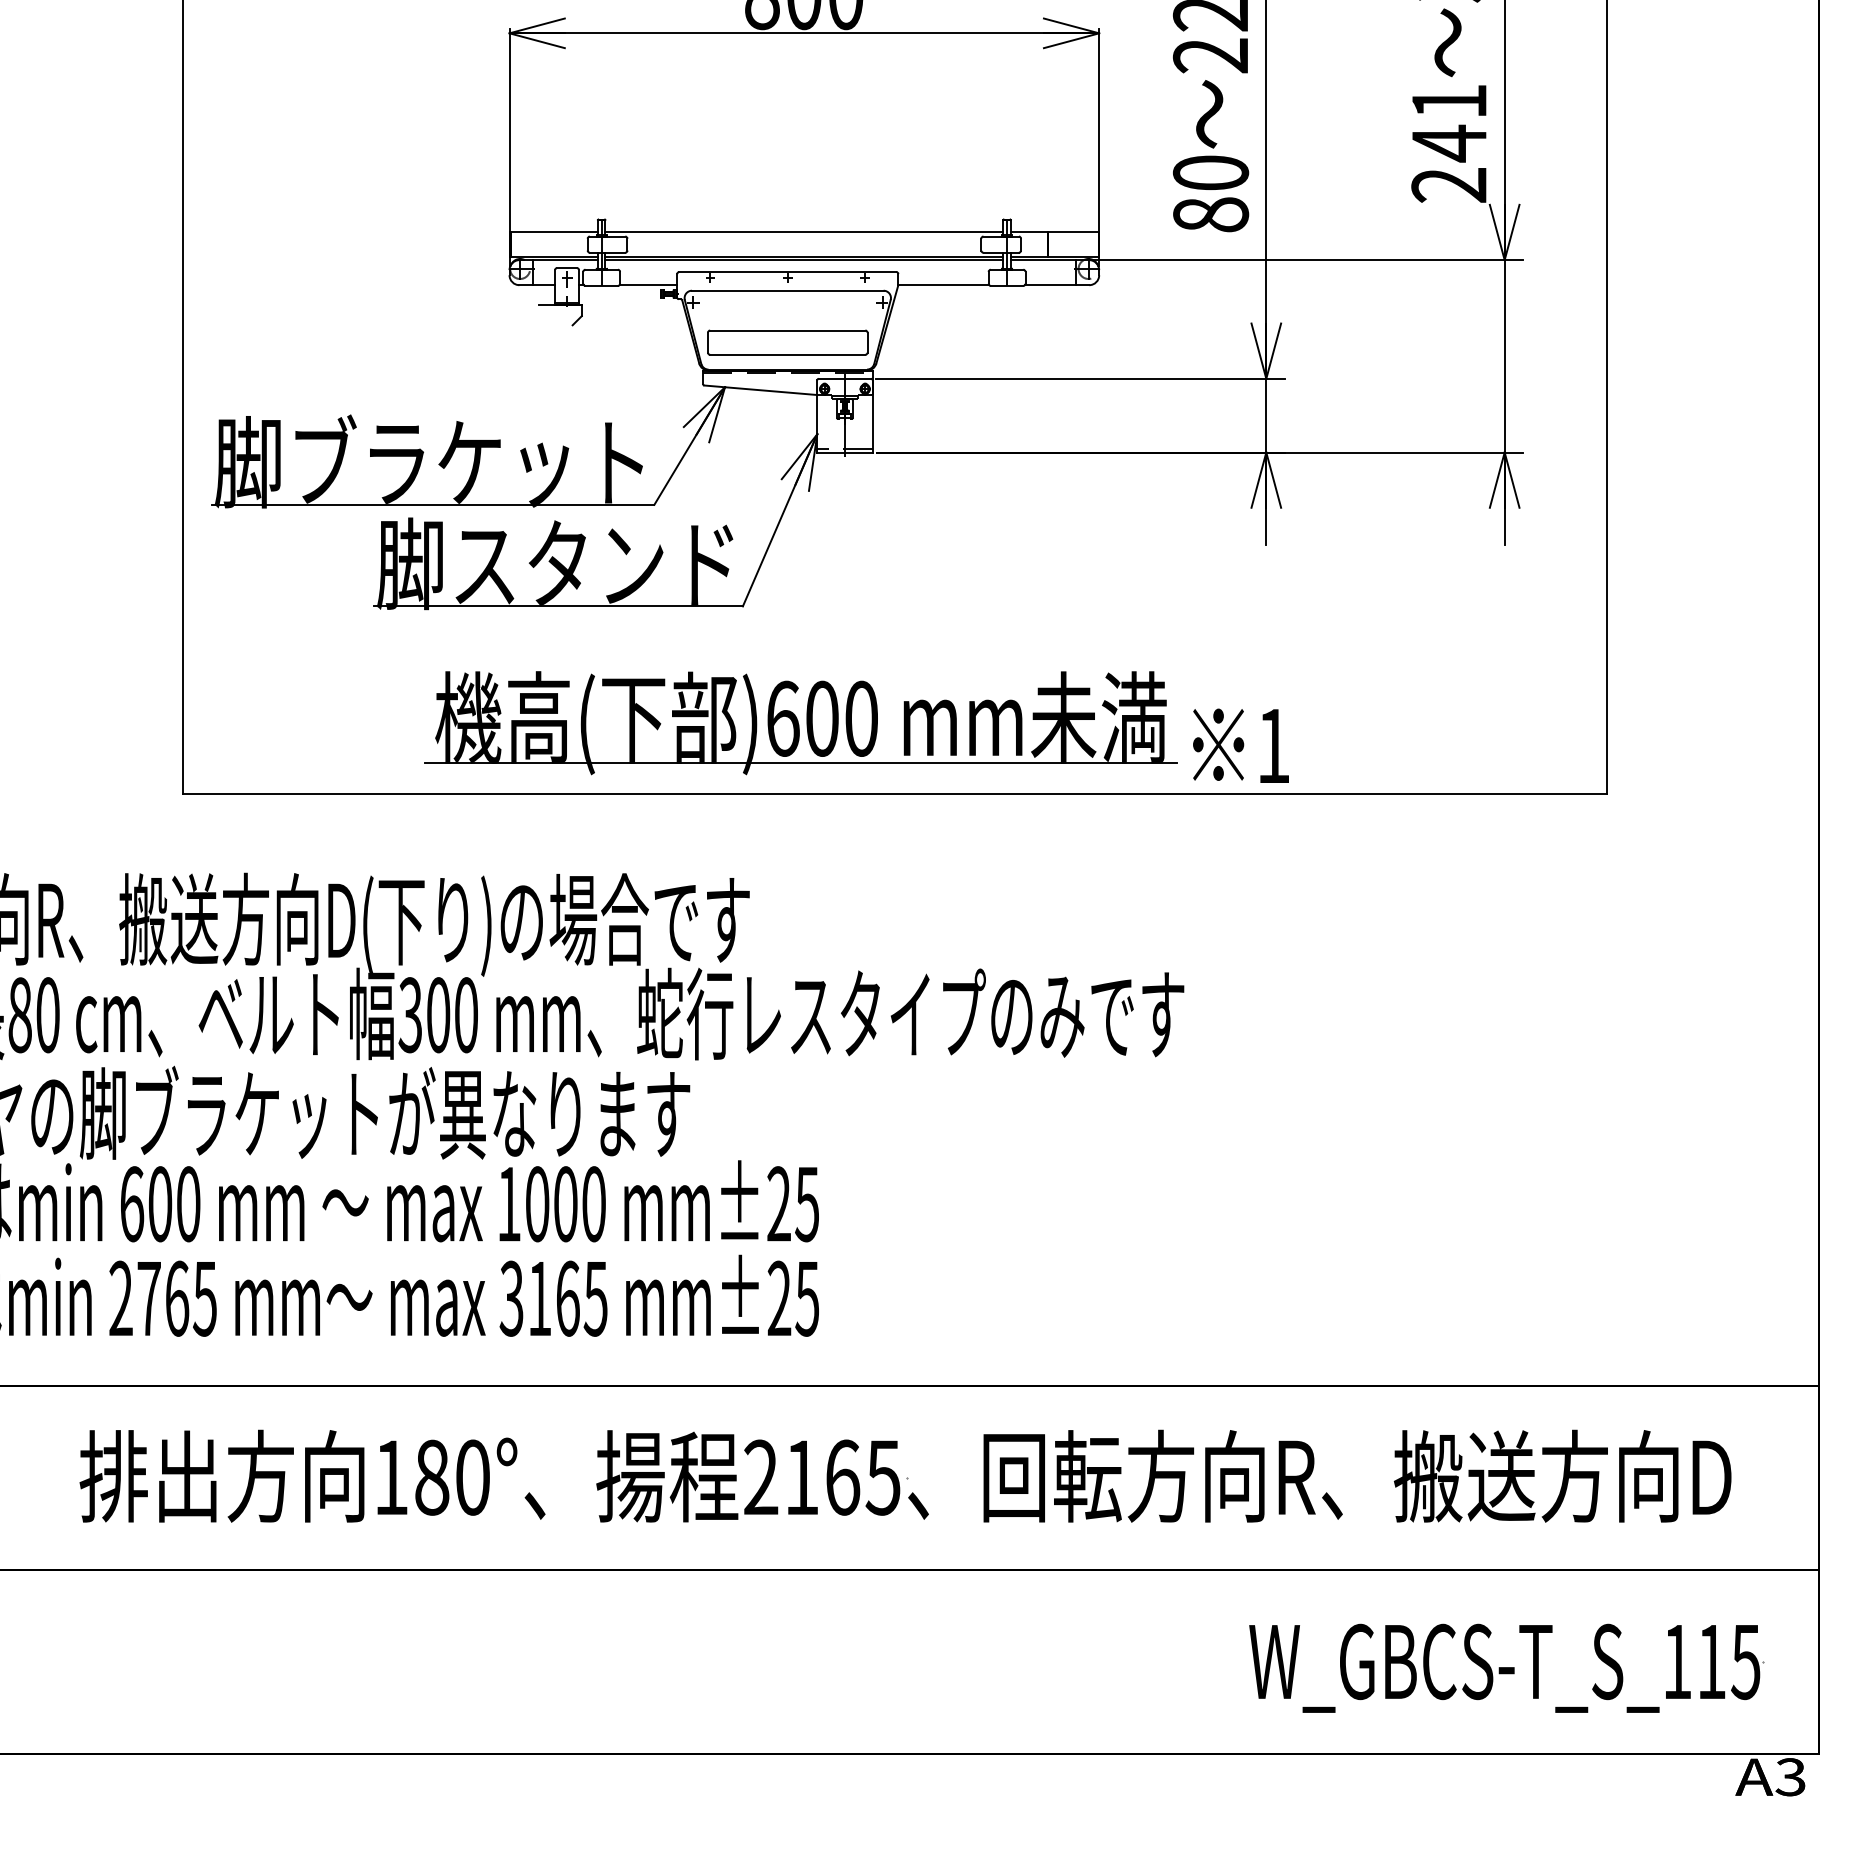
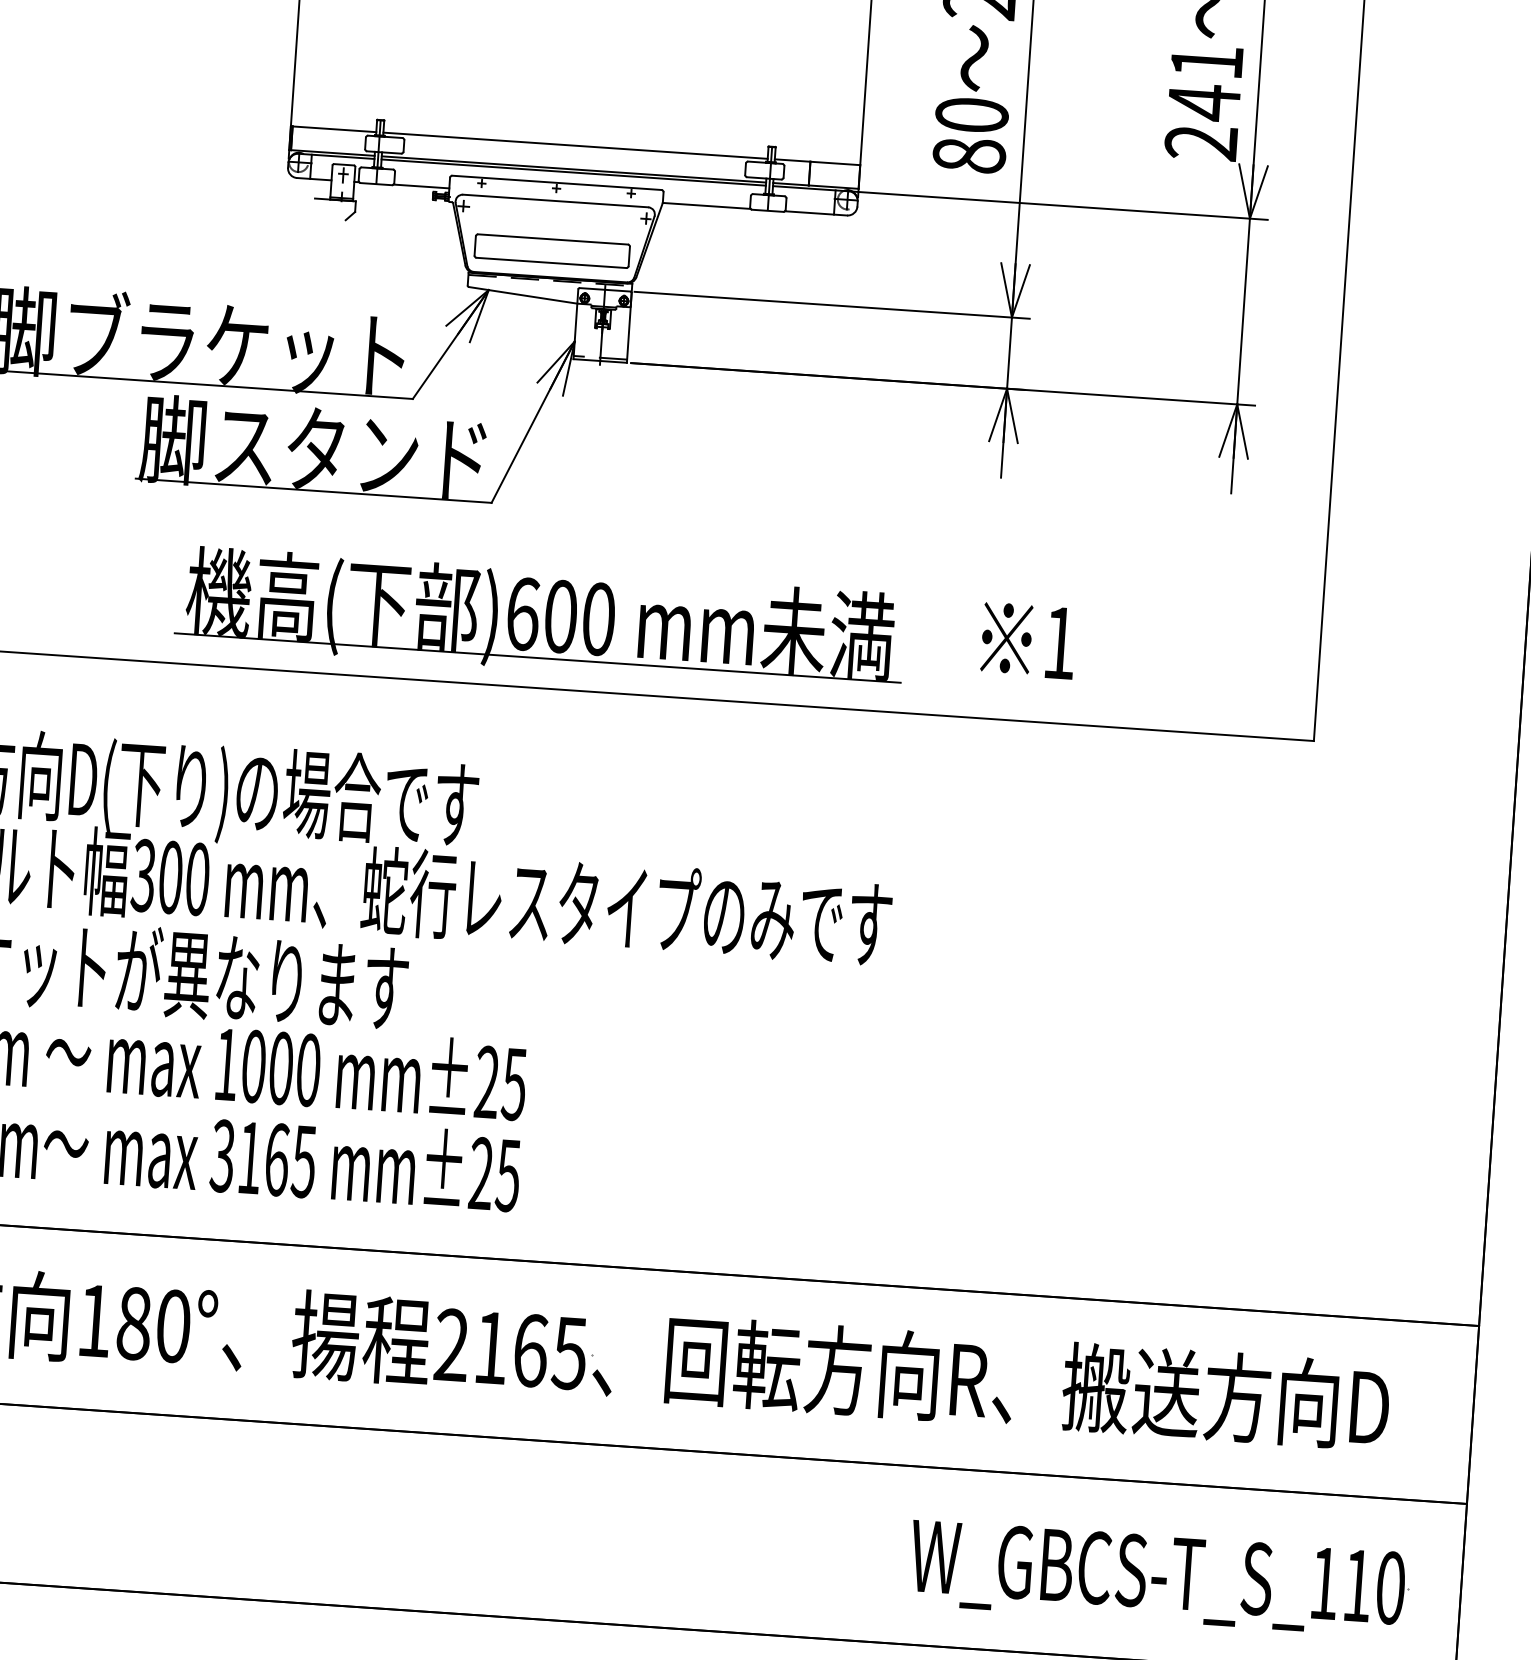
text: (1240, 745) -> (1027, 640), moved
text: (1745, 1661) -> (1390, 1587), W_GBCS-T_S_115 -> W_GBCS-T_S_110

